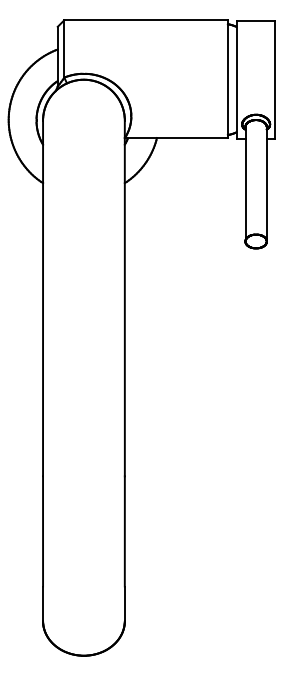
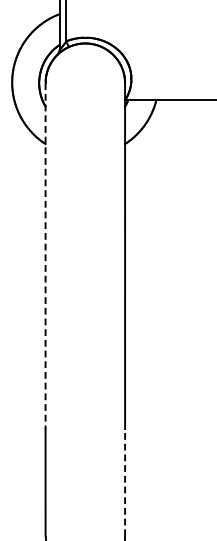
line: (43, 298) -> (46, 256), solid -> dashed
line: (124, 530) -> (124, 481), solid -> dashed

